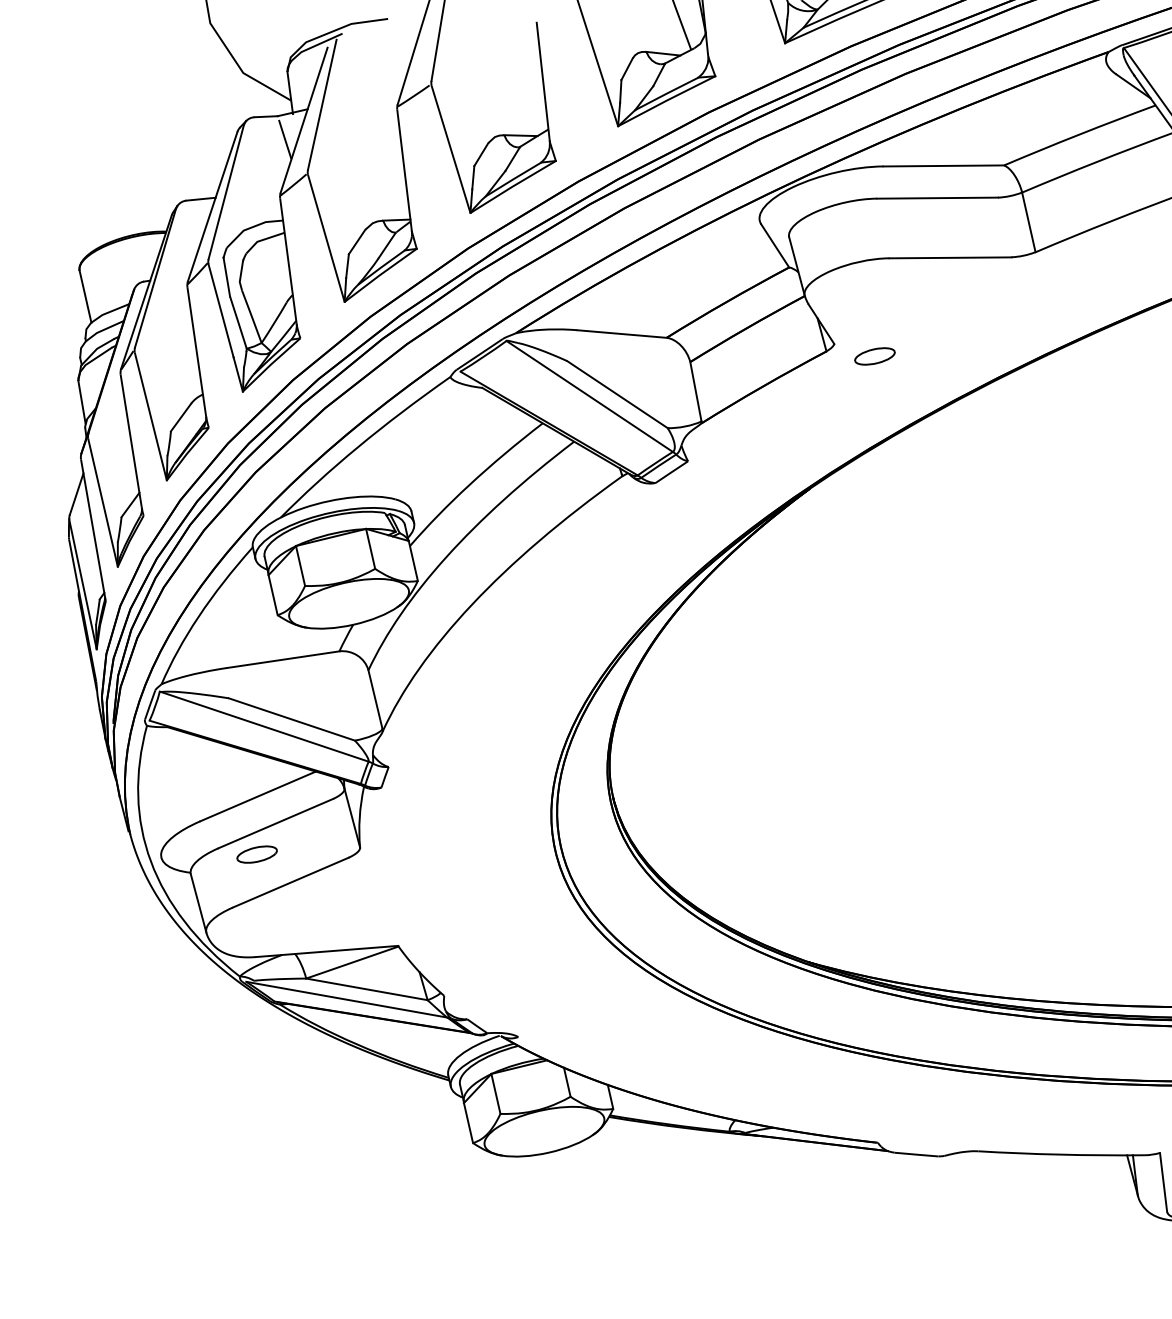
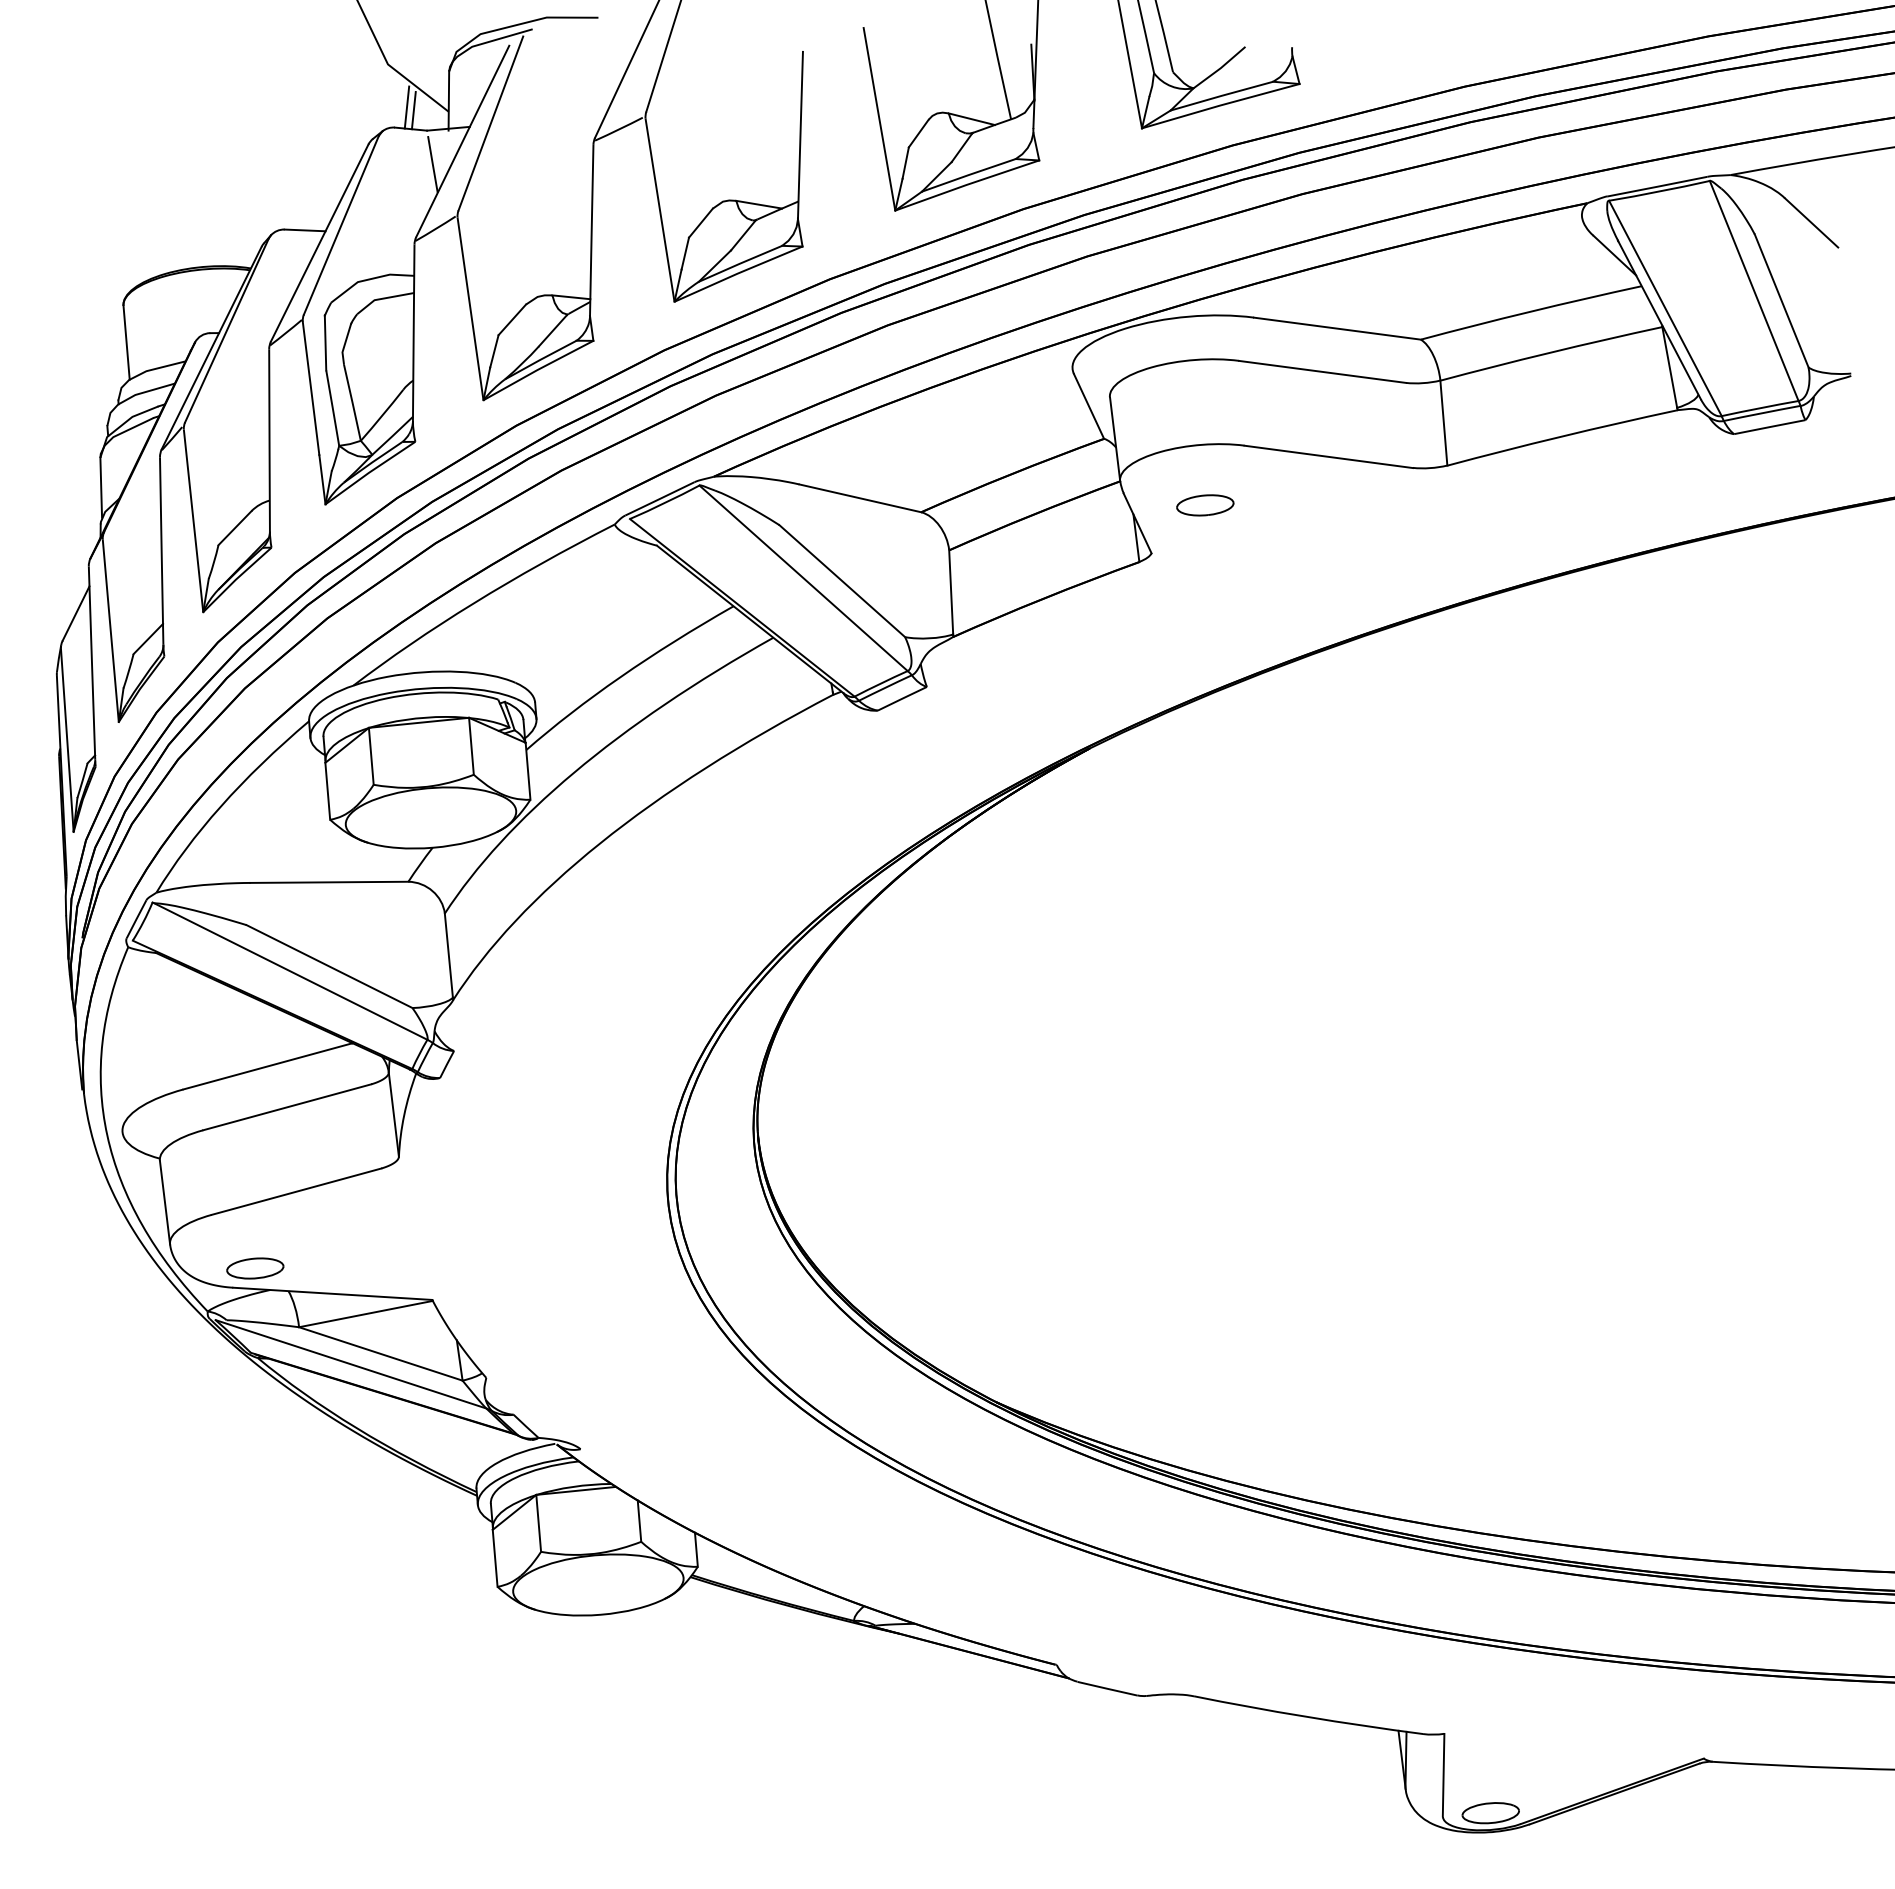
line: (260, 101) -> (406, 107), added
line: (266, 103) -> (413, 110), added
part: (875, 356) -> (1205, 505), moved
part: (257, 854) -> (255, 1268), moved

